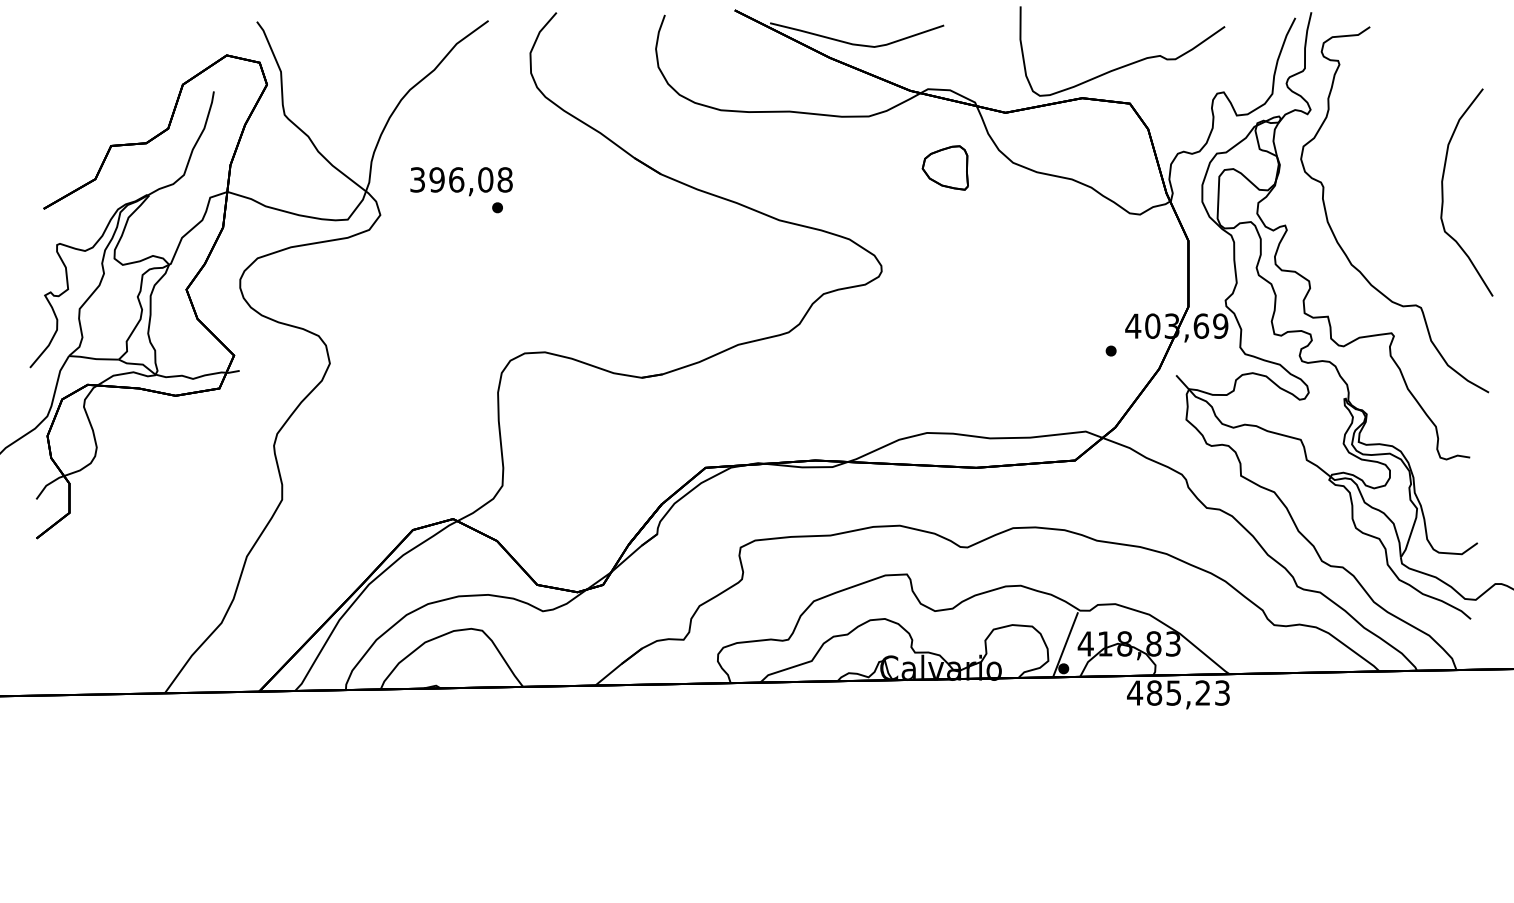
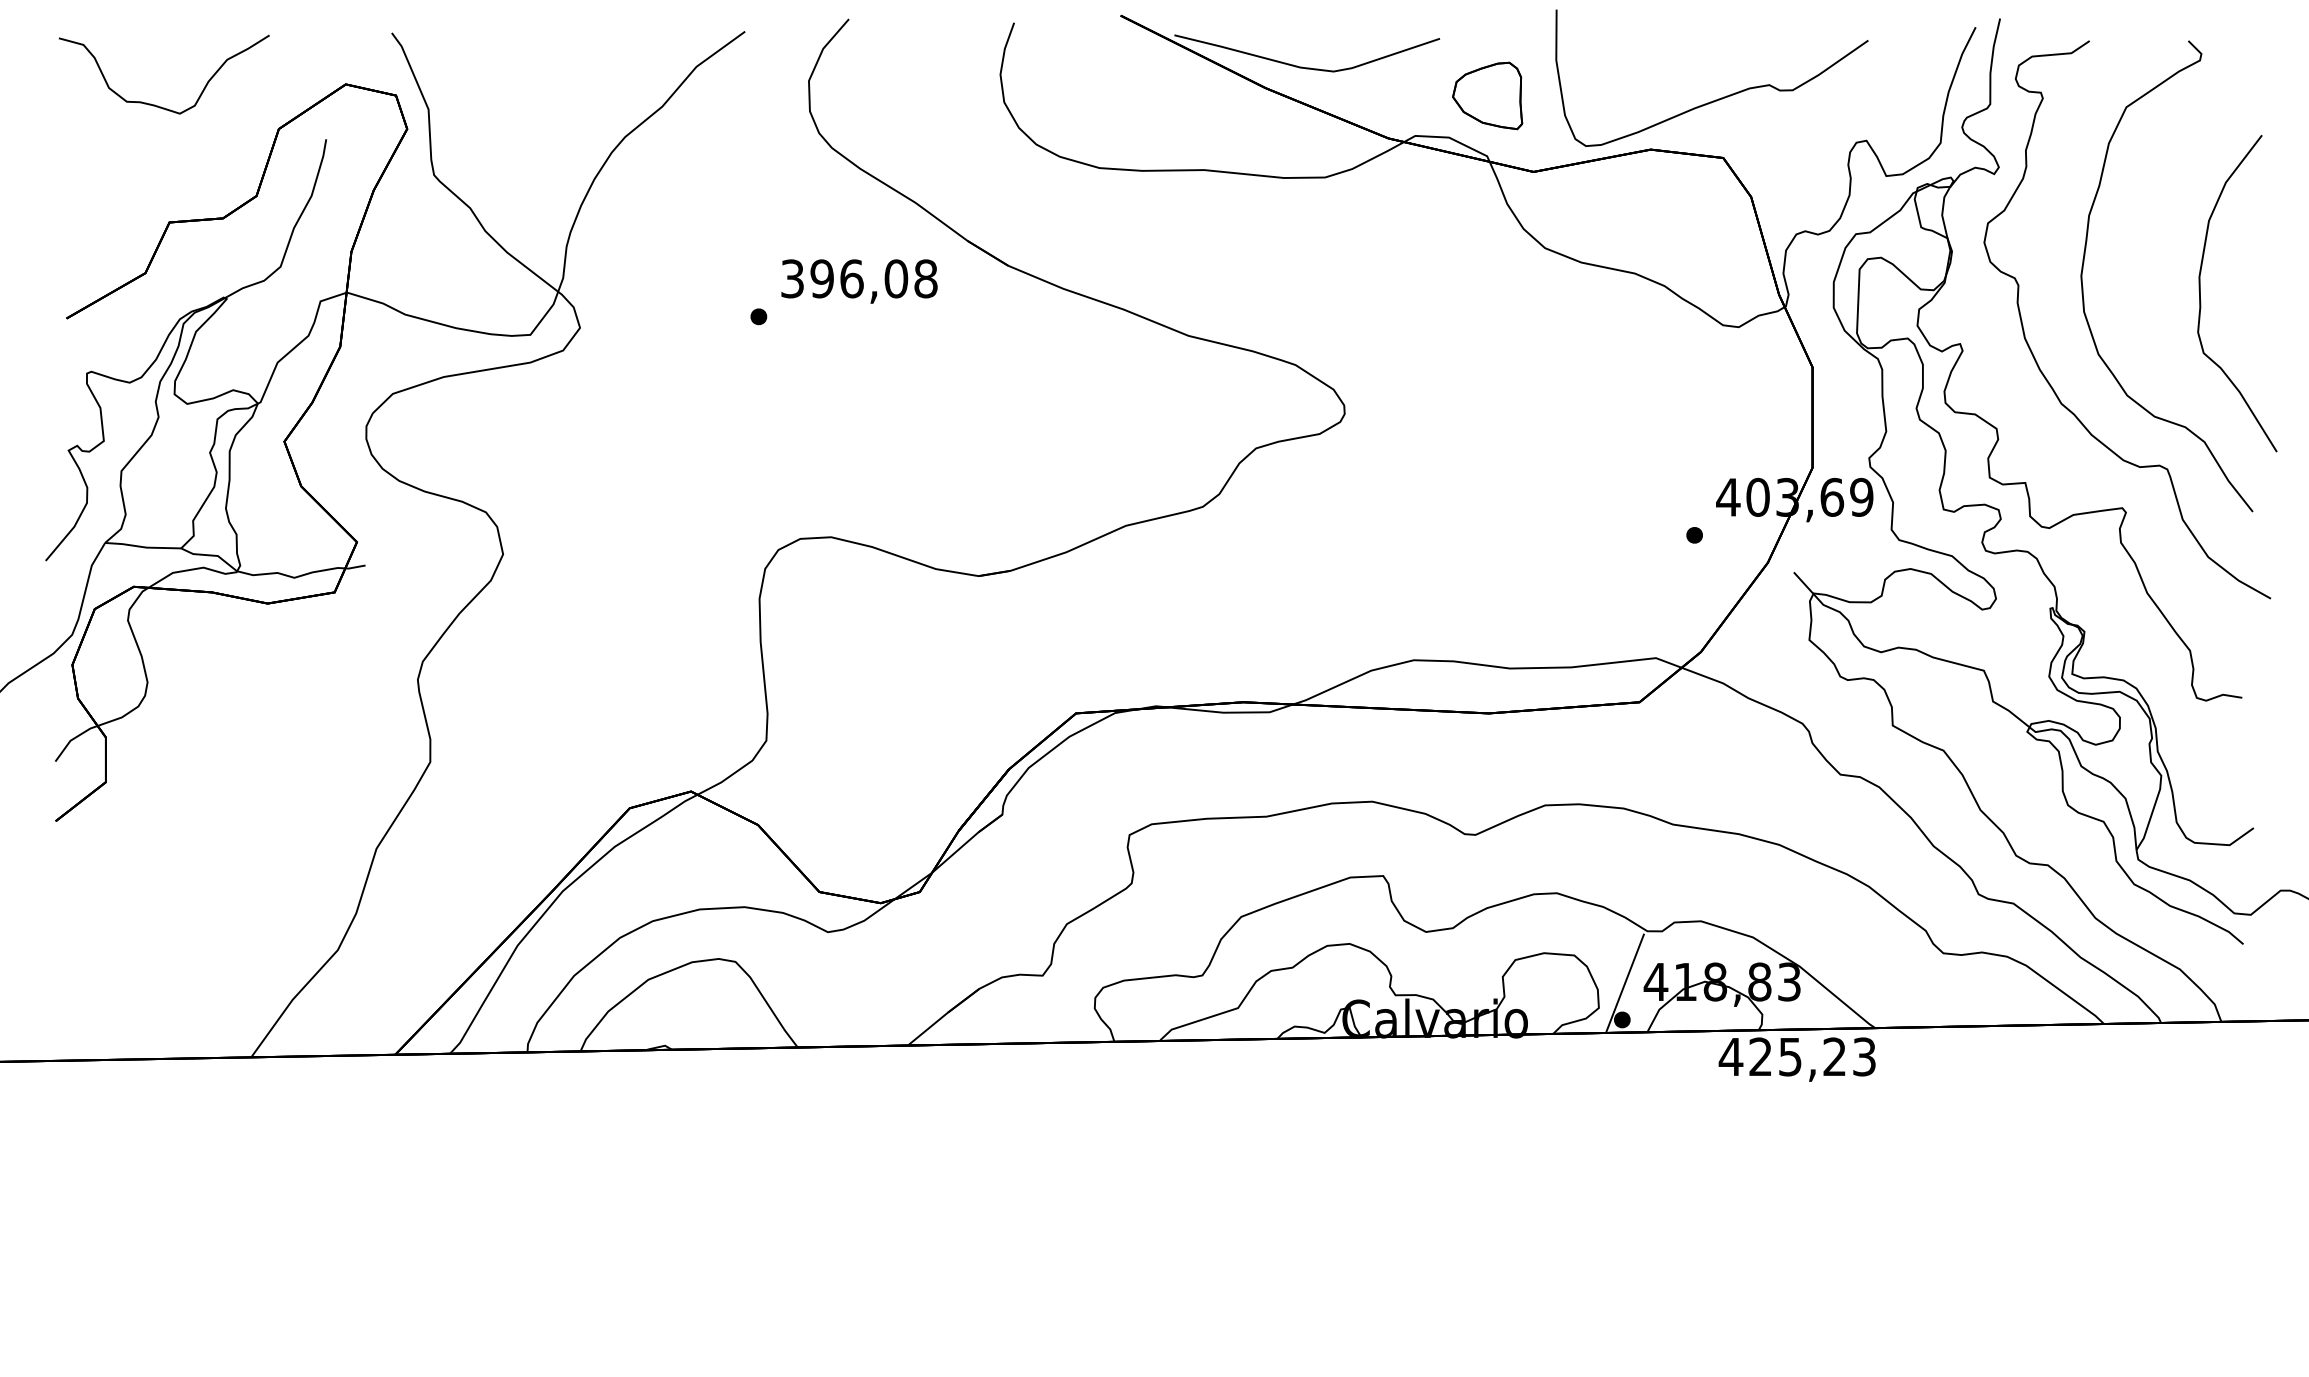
curve: (102, 68) -> (156, 104), added
part: (944, 167) -> (1486, 95), moved
curve: (1367, 170) -> (2085, 259), added
text: (461, 181) -> (859, 281), moved
text: (1154, 692) -> (1760, 1056), 485,23 -> 425,23

